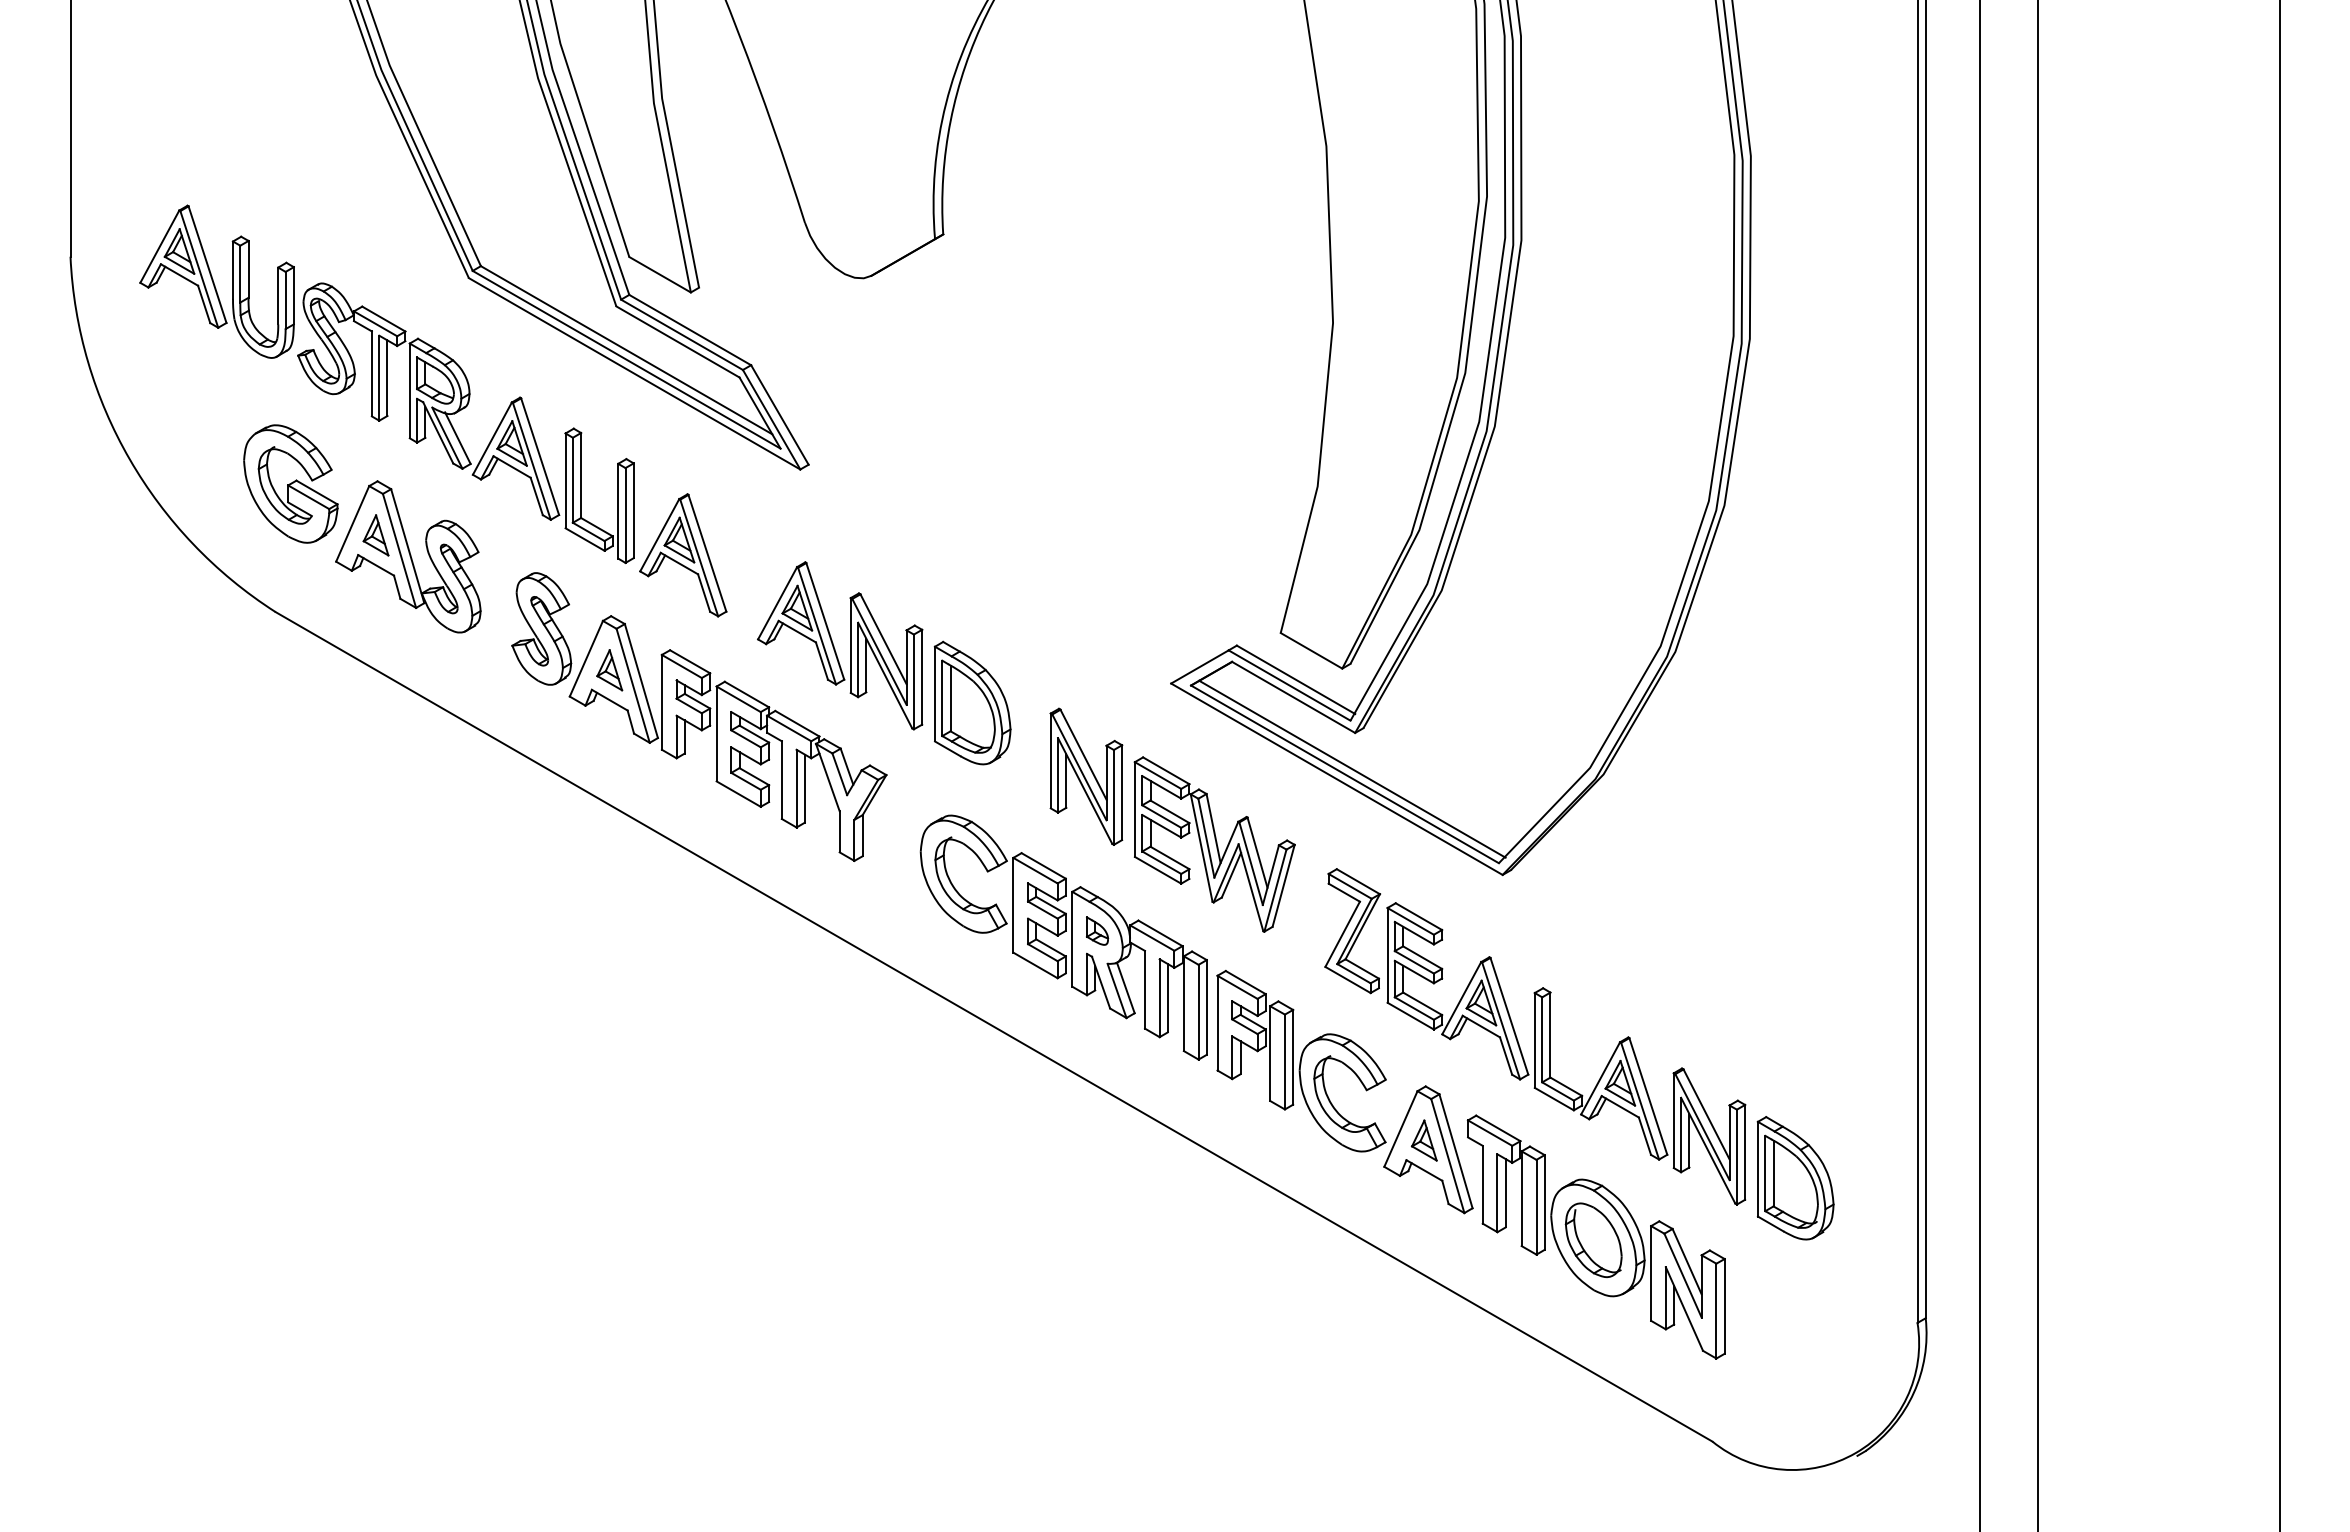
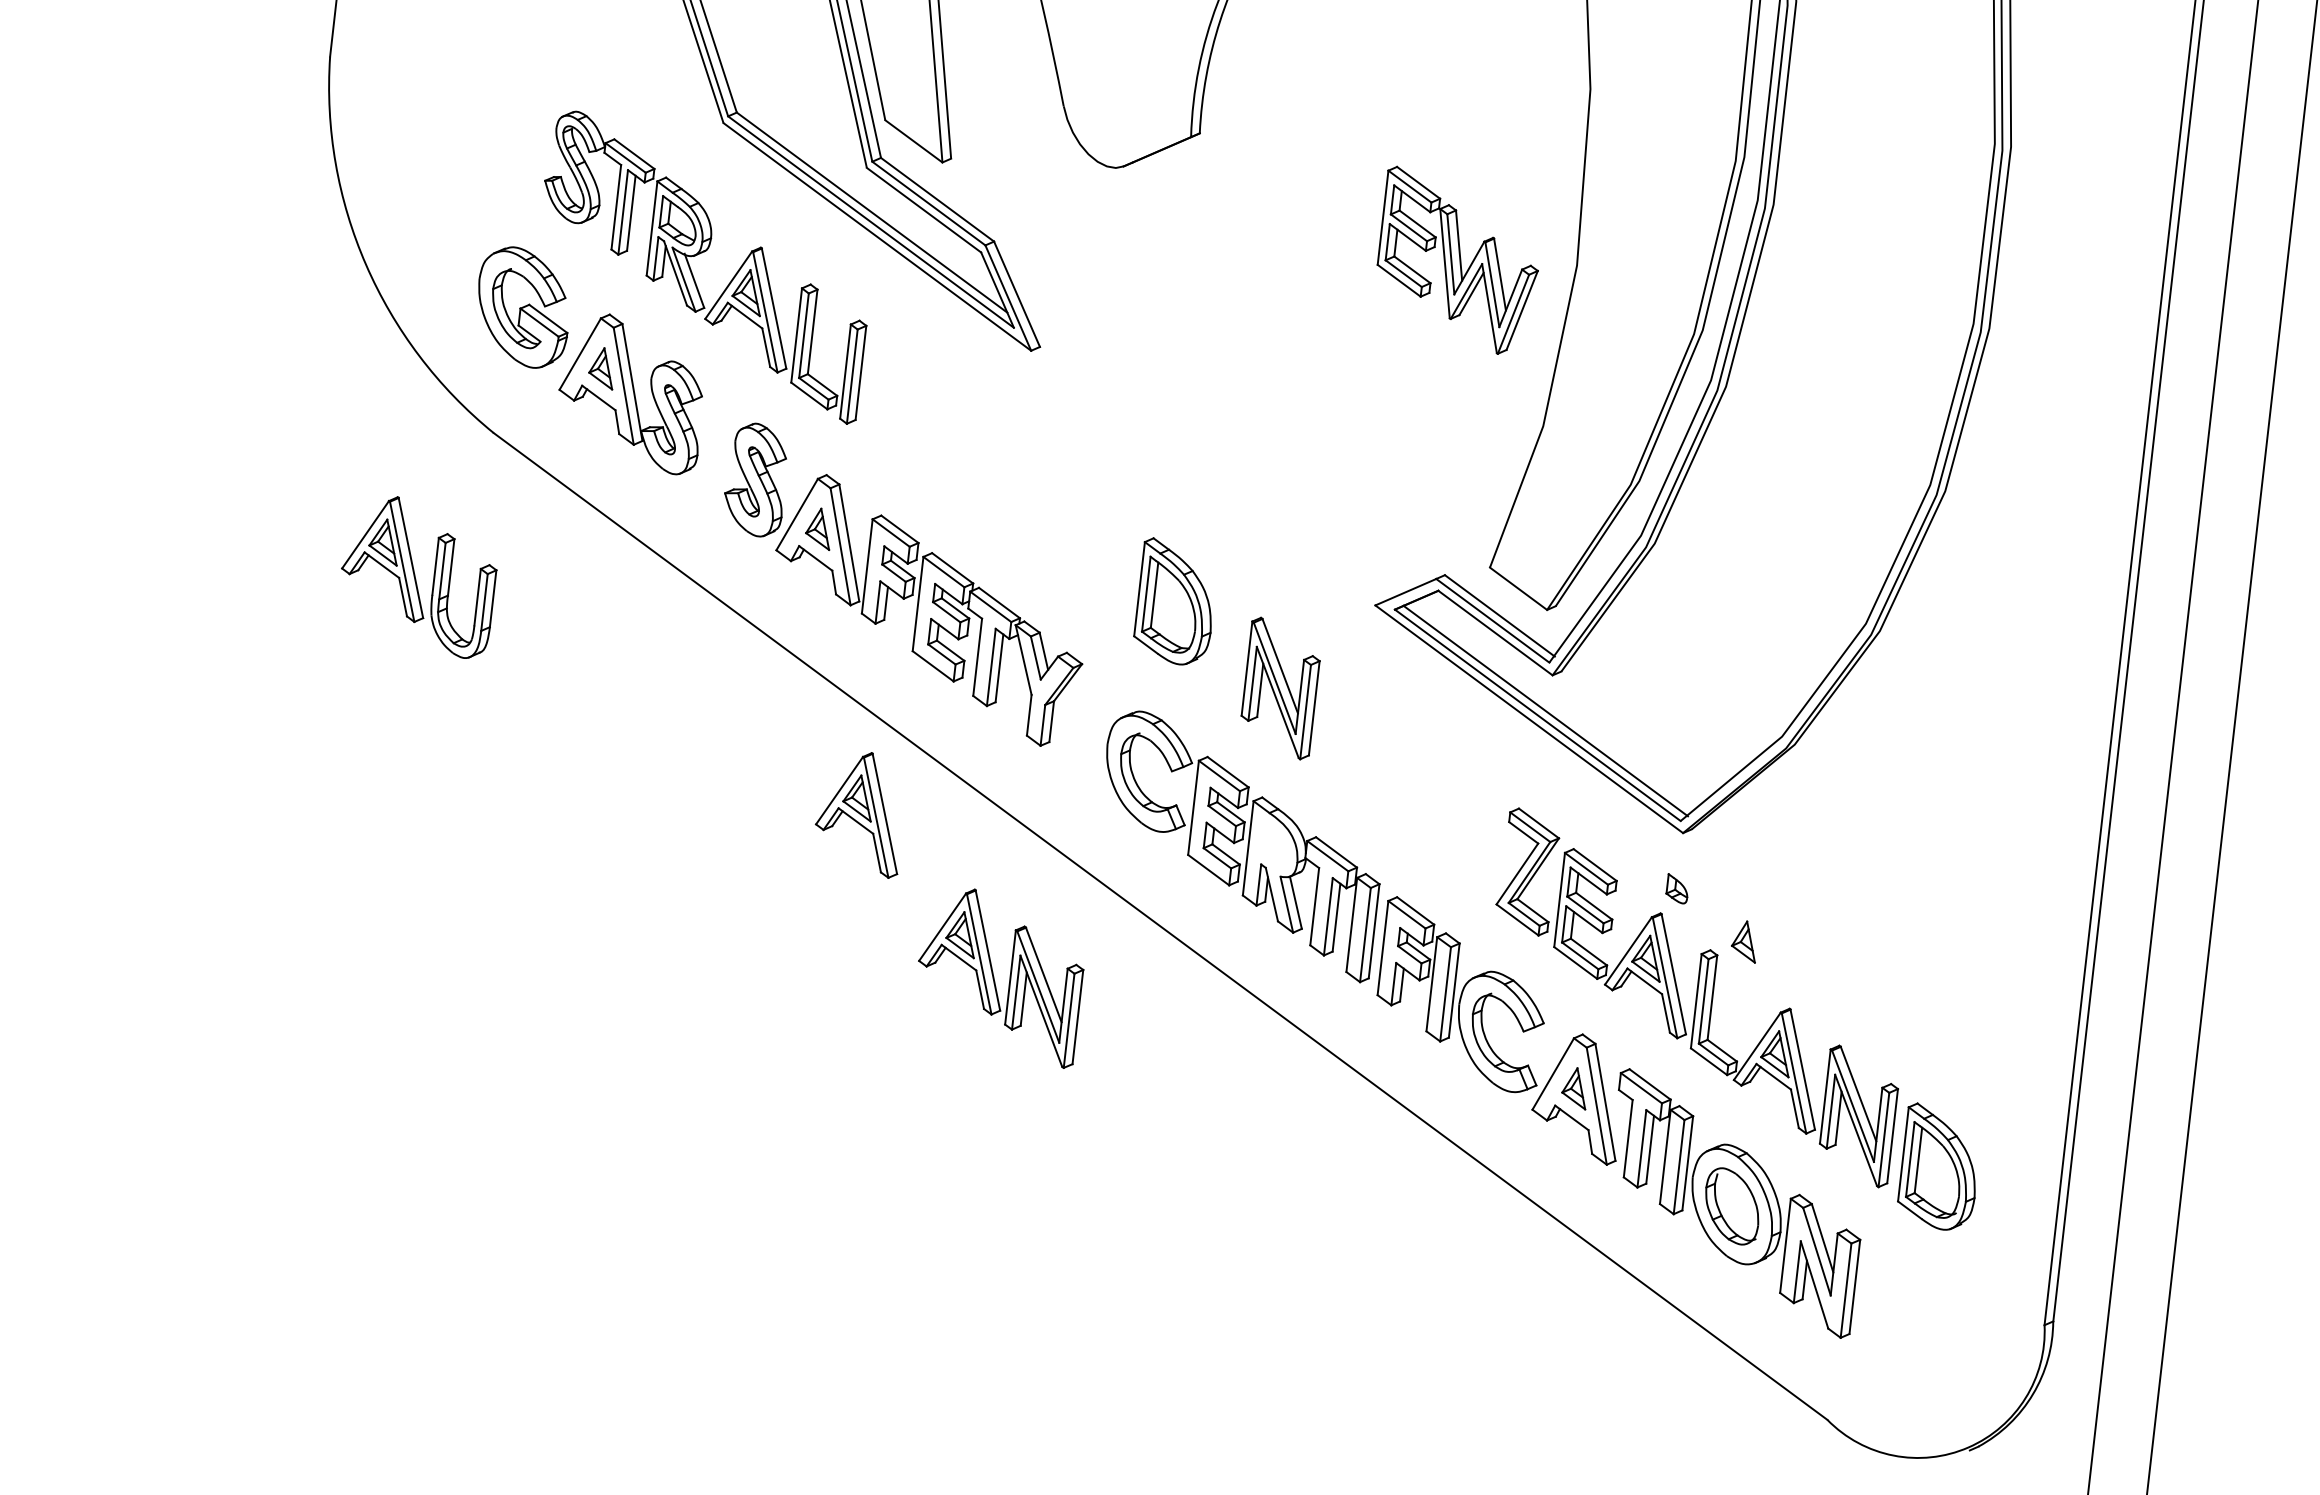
part: (216, 281) -> (417, 575), moved
part: (683, 555) -> (860, 813), moved
part: (840, 645) -> (1000, 976), moved
part: (1214, 844) -> (1458, 261), moved
part: (1097, 930) -> (1677, 888), moved
part: (1575, 975) -> (1744, 941), added

